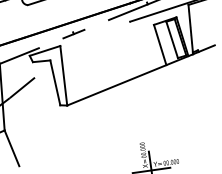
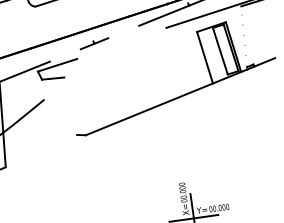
line: (190, 29) -> (243, 37), removed
line: (63, 75) -> (81, 96), removed
line: (55, 82) -> (70, 105), removed
line: (11, 148) -> (14, 190), removed

